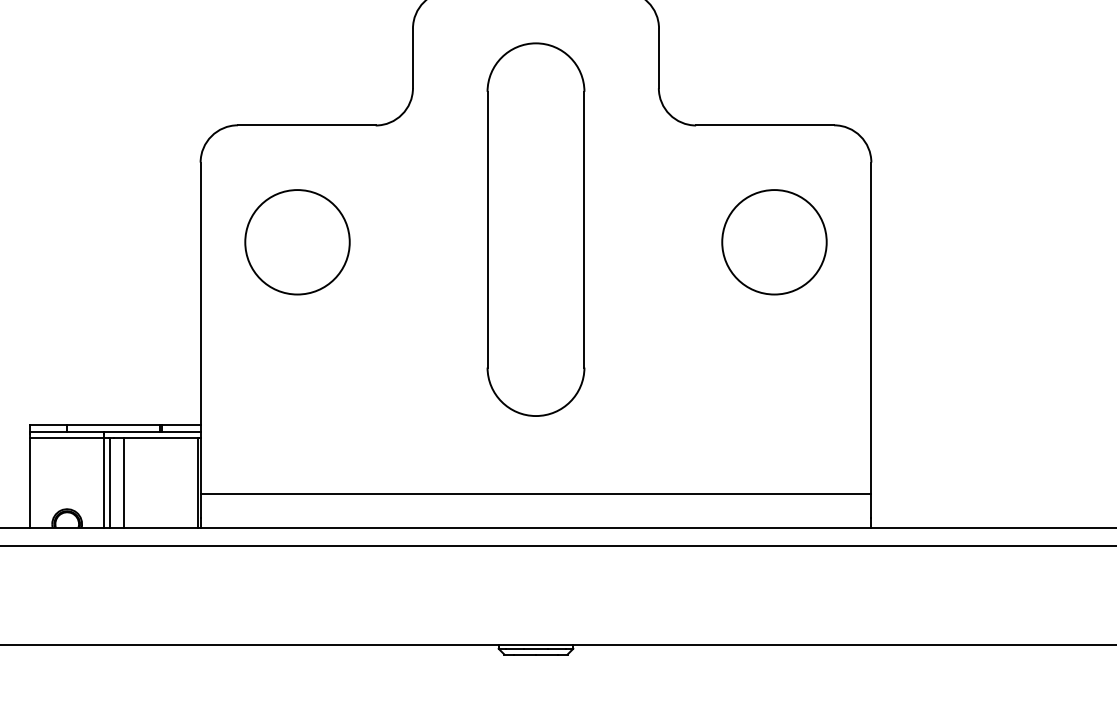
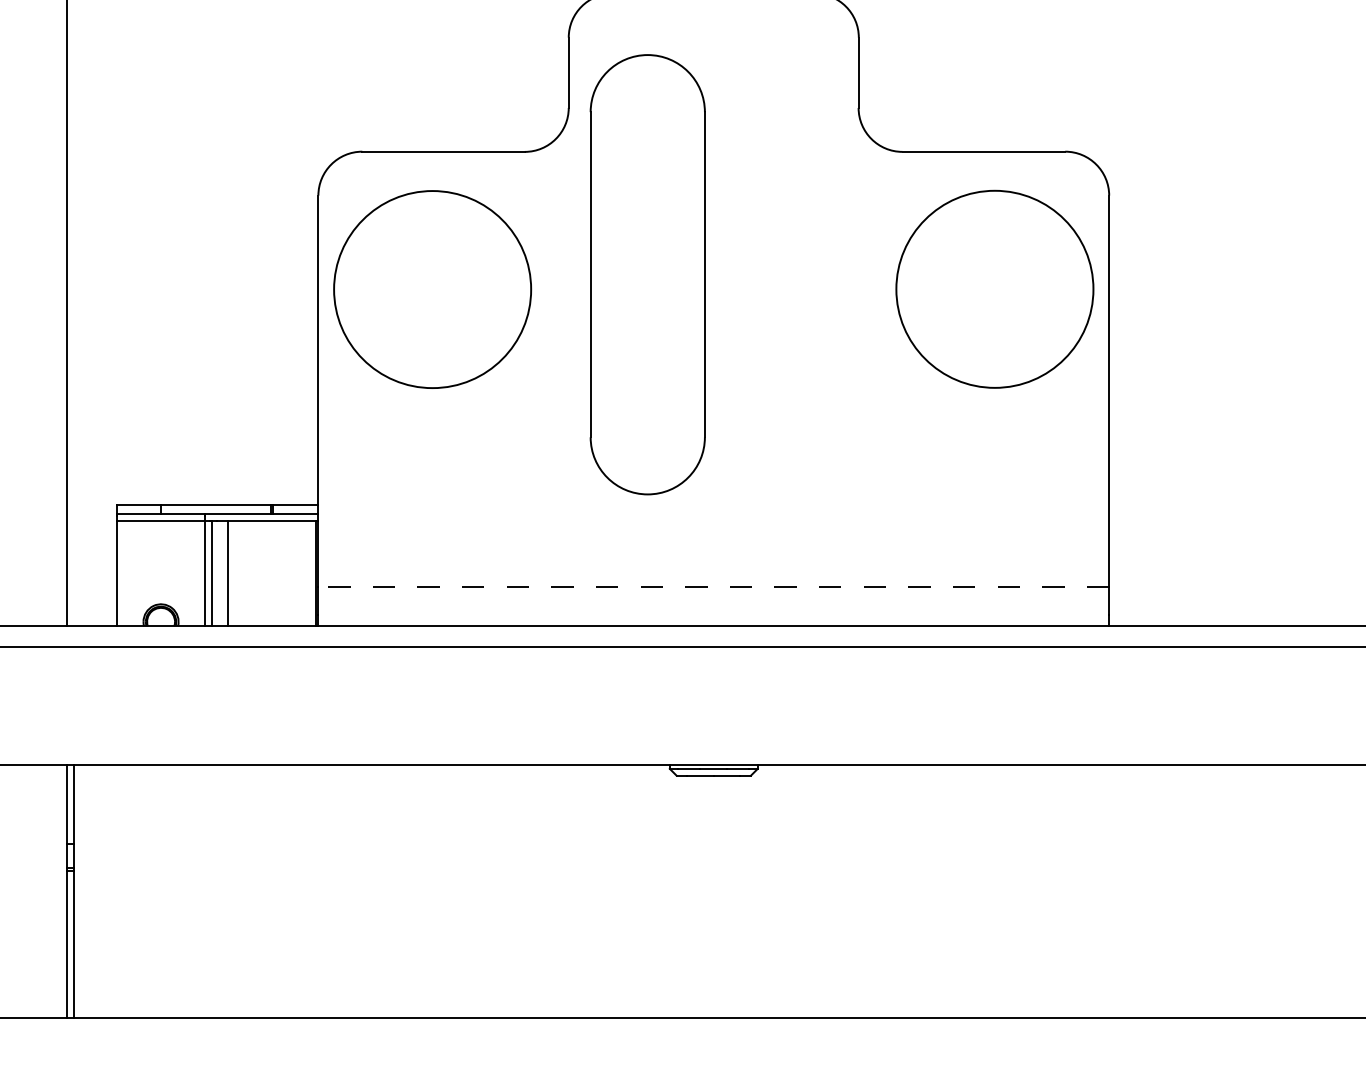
part: (535, 229) -> (647, 274), moved
circle: (297, 242) -> (432, 289), size x1.6
circle: (774, 242) -> (994, 289), size x1.6
line: (535, 494) -> (713, 586), solid -> dashed

